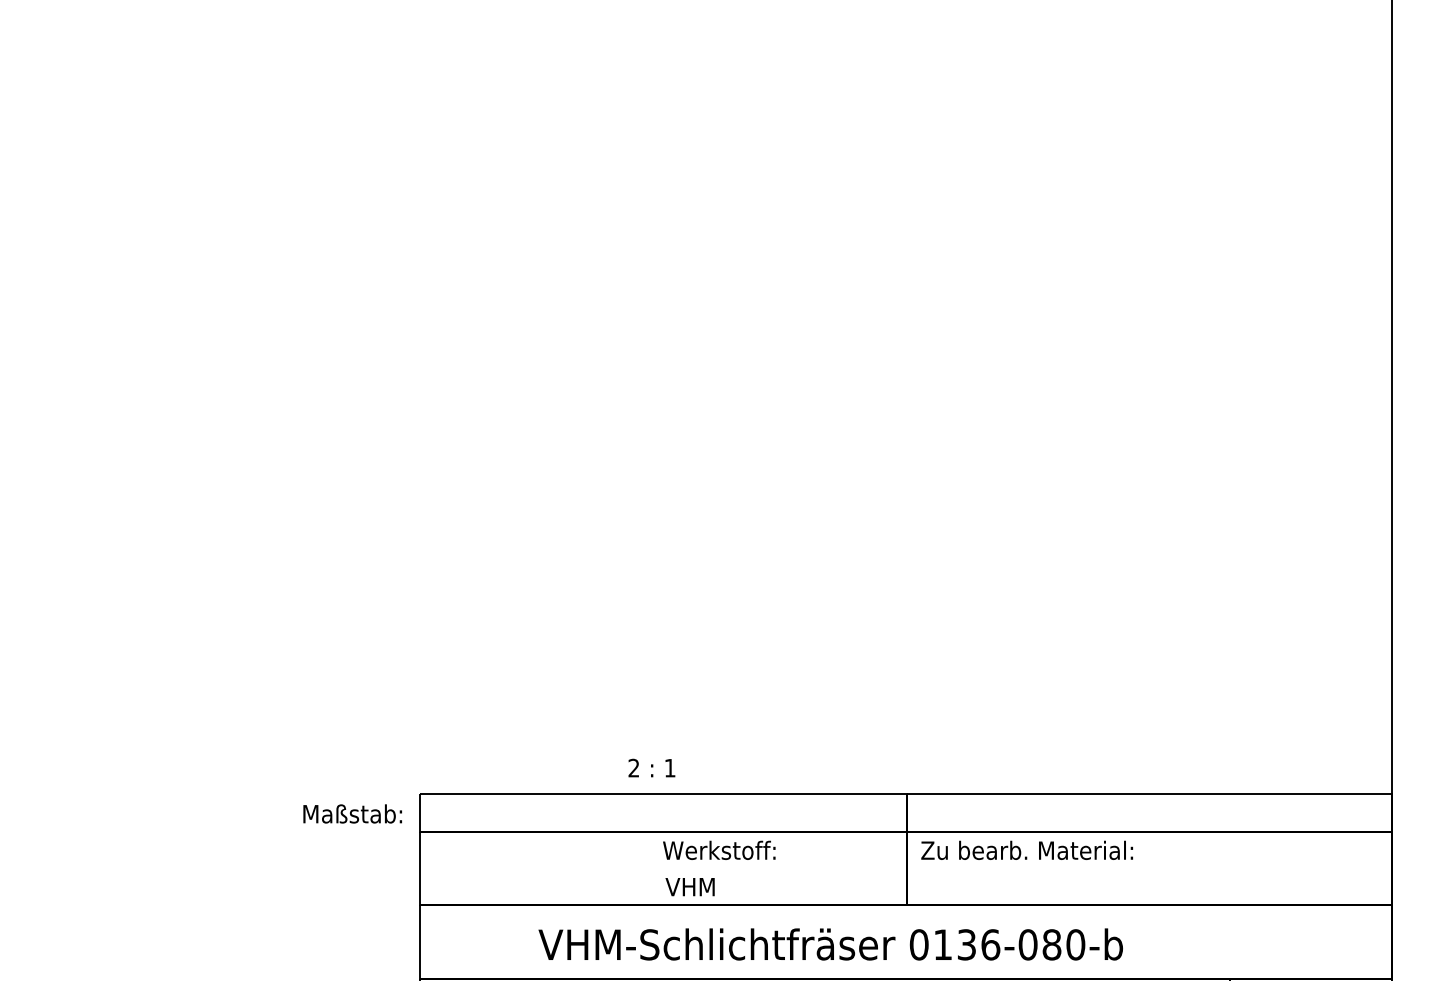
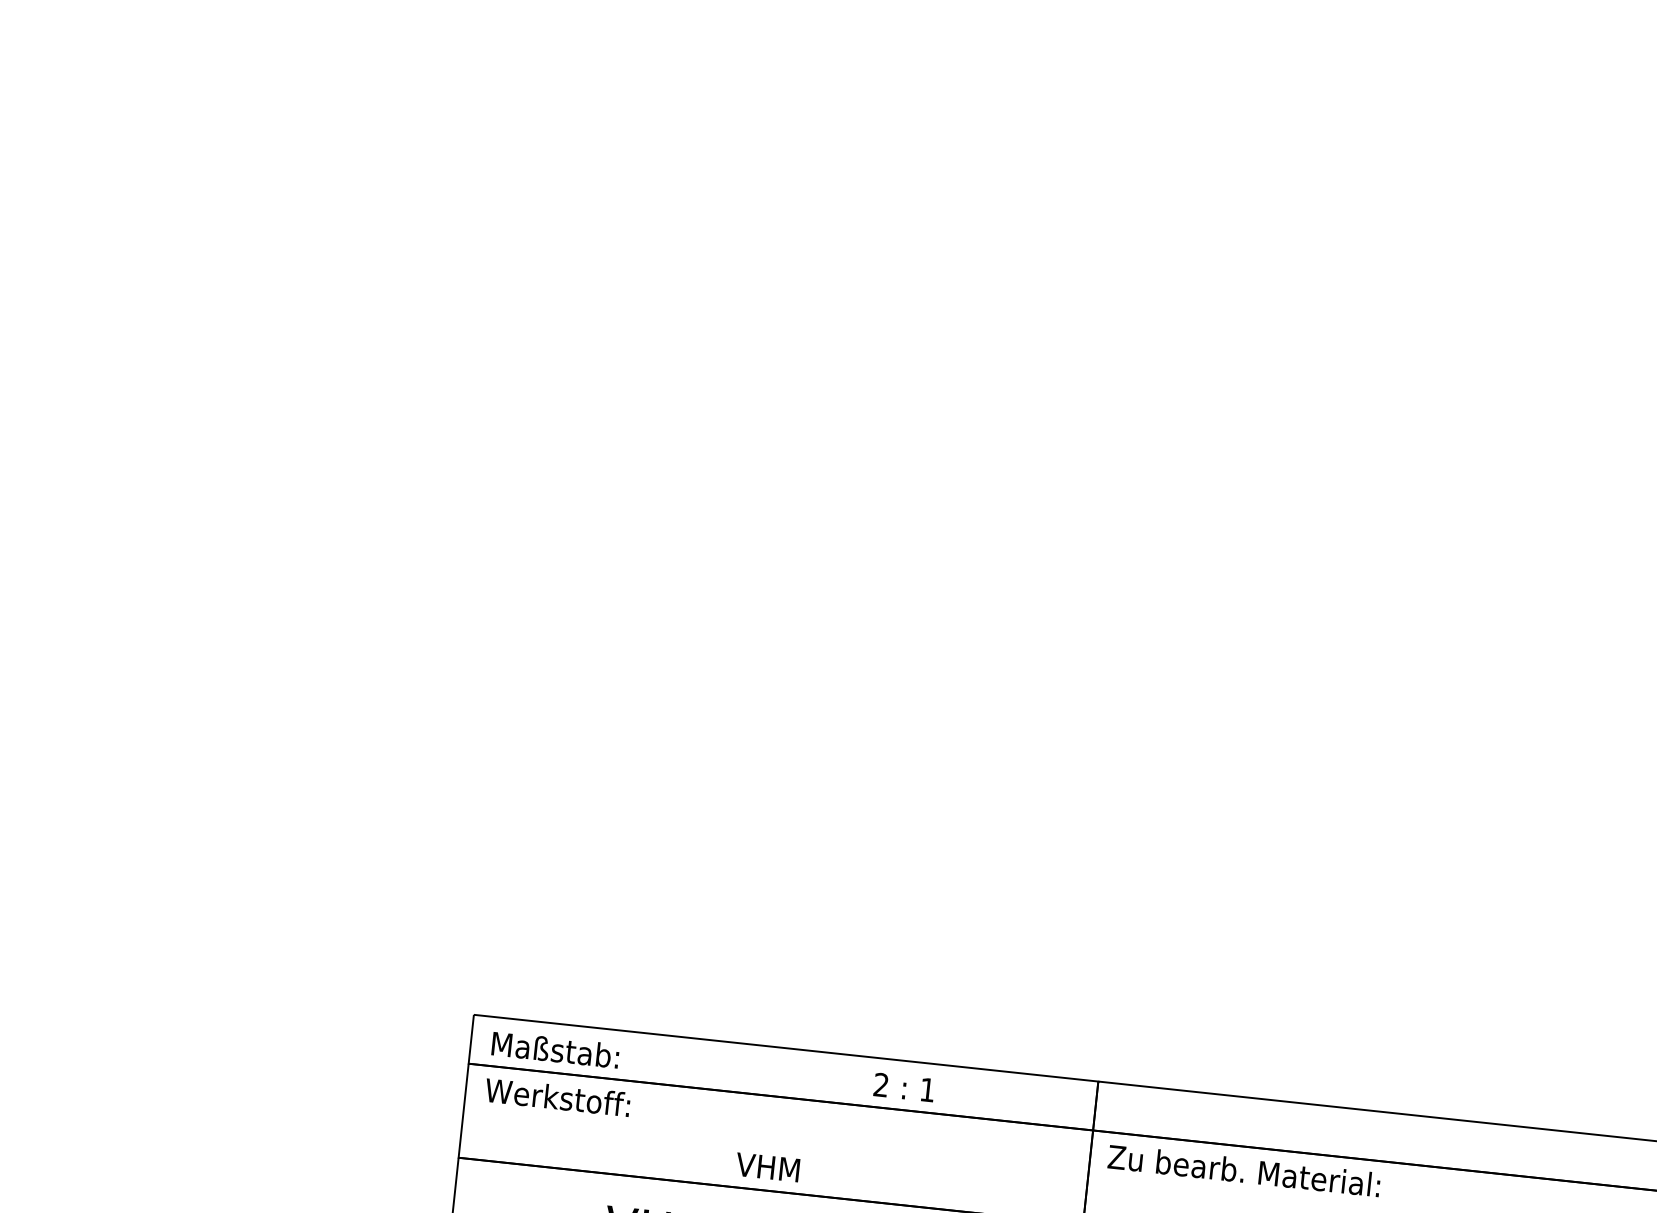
text: (651, 767) -> (903, 1086), moved
text: (352, 813) -> (555, 1049), moved
text: (719, 849) -> (558, 1096), moved
text: (689, 887) -> (766, 1167), moved

